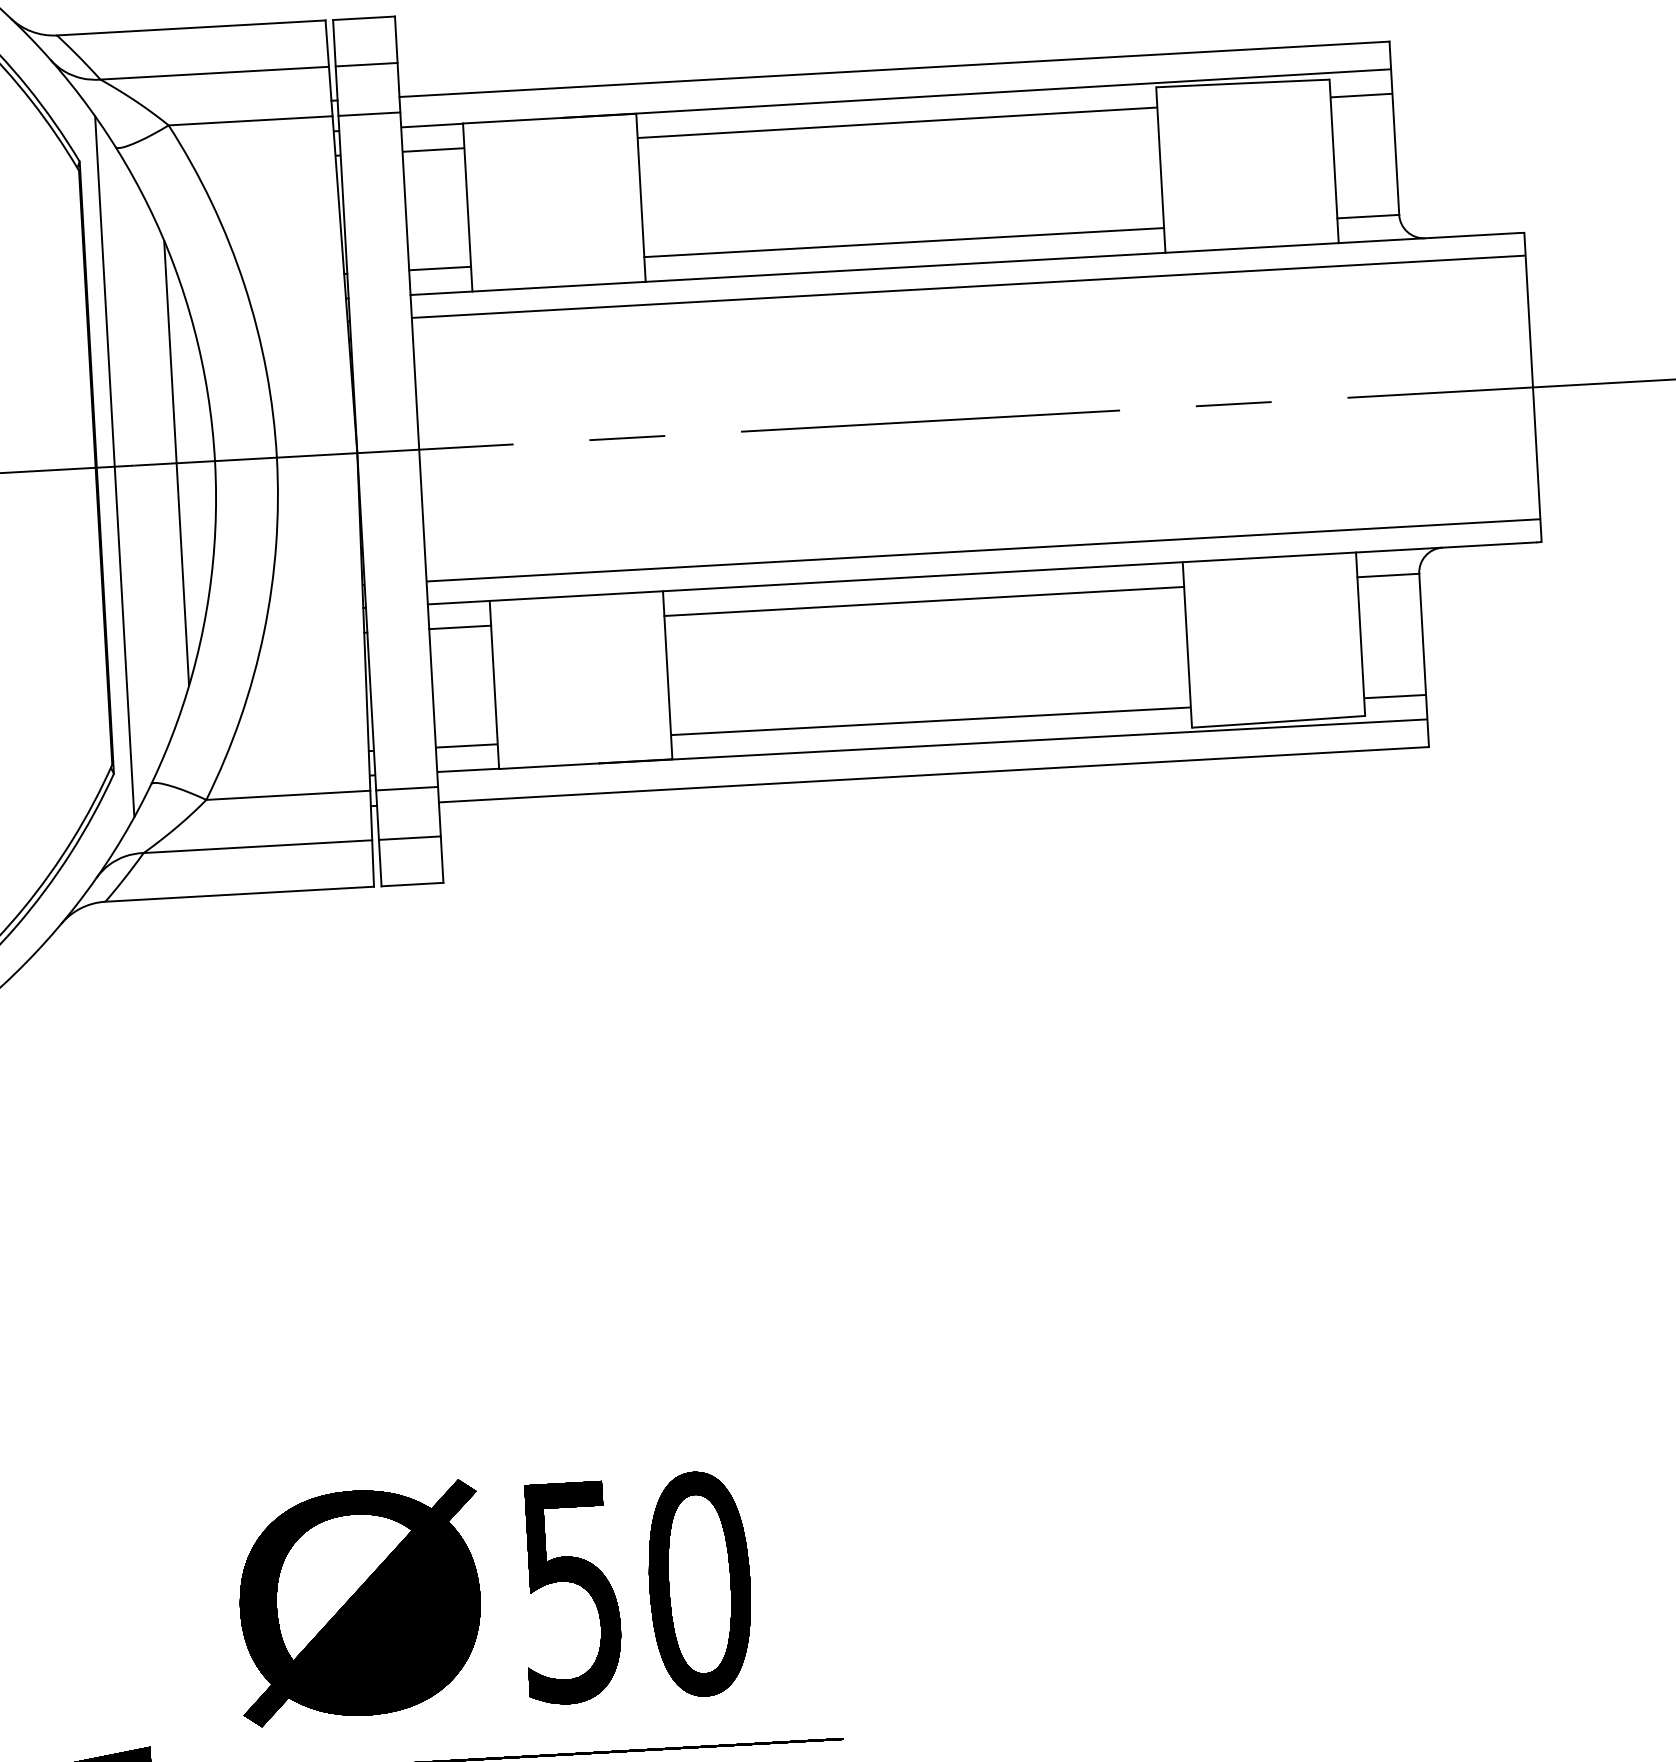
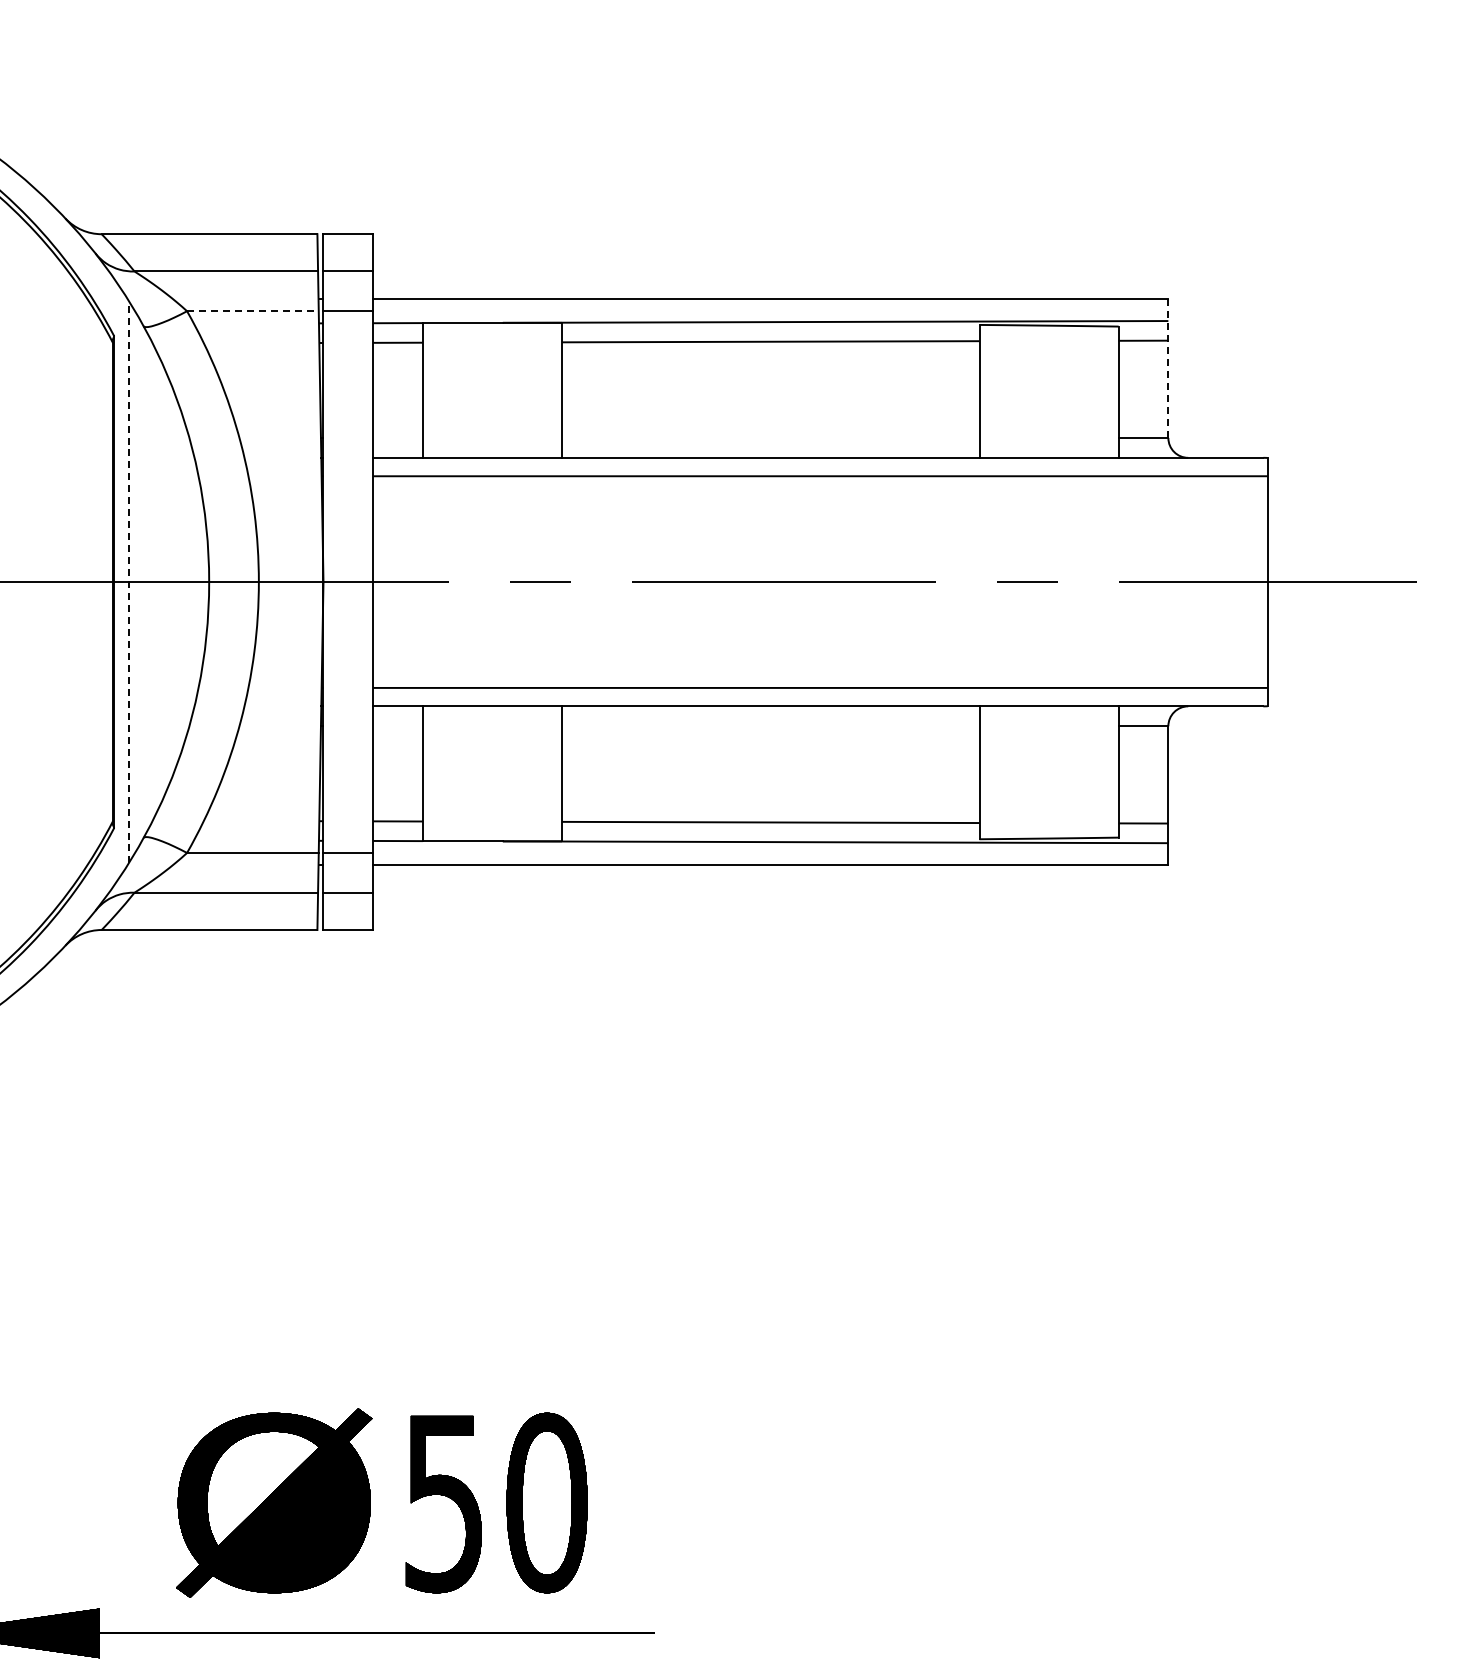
line: (250, 121) -> (252, 311), solid -> dashed
line: (1394, 128) -> (1168, 368), solid -> dashed
line: (903, 242) -> (770, 437), removed
line: (439, 267) -> (397, 437), removed
line: (176, 462) -> (178, 581), removed
line: (114, 465) -> (128, 581), solid -> dashed
line: (923, 601) -> (770, 726), removed
line: (459, 627) -> (397, 726), removed

